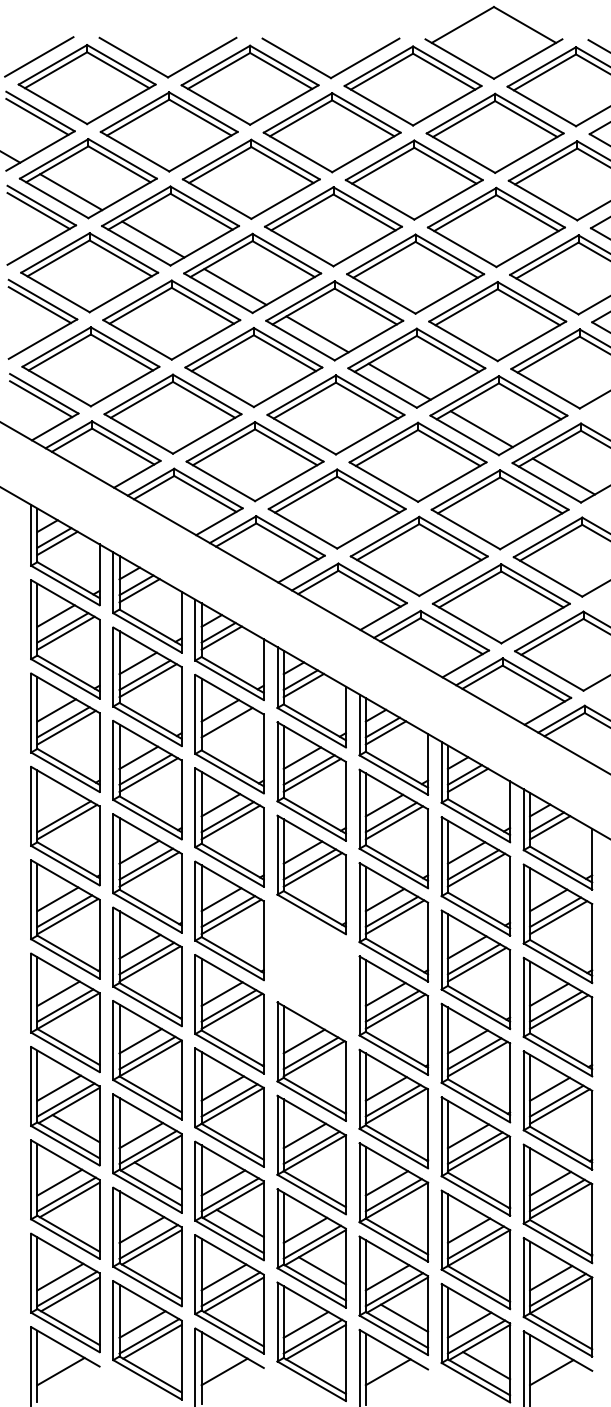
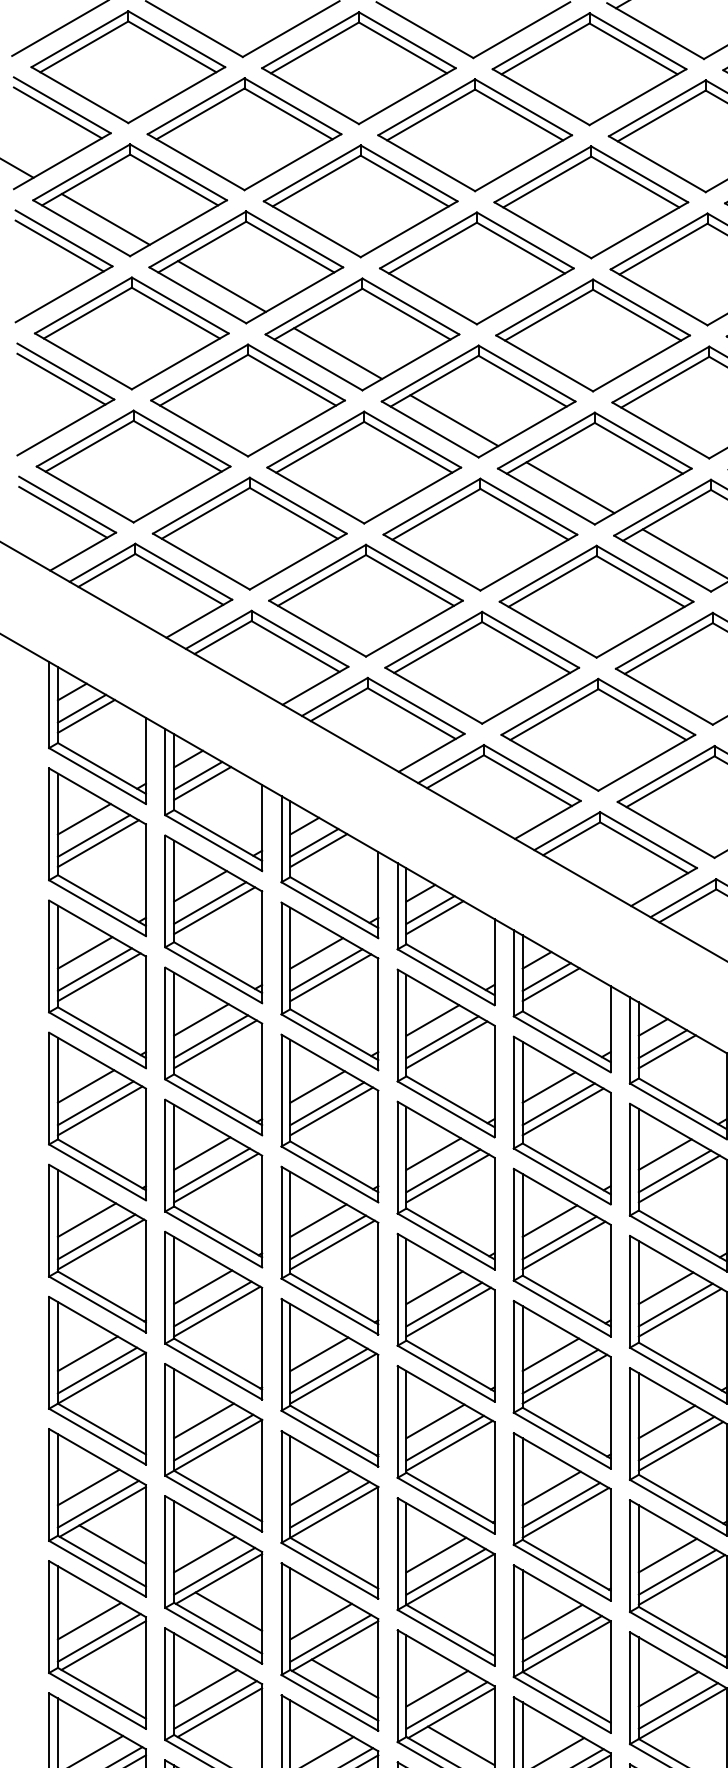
line: (229, 727) -> (329, 976), added
line: (57, 804) -> (86, 1085), added
part: (311, 968) -> (445, 1318), added

